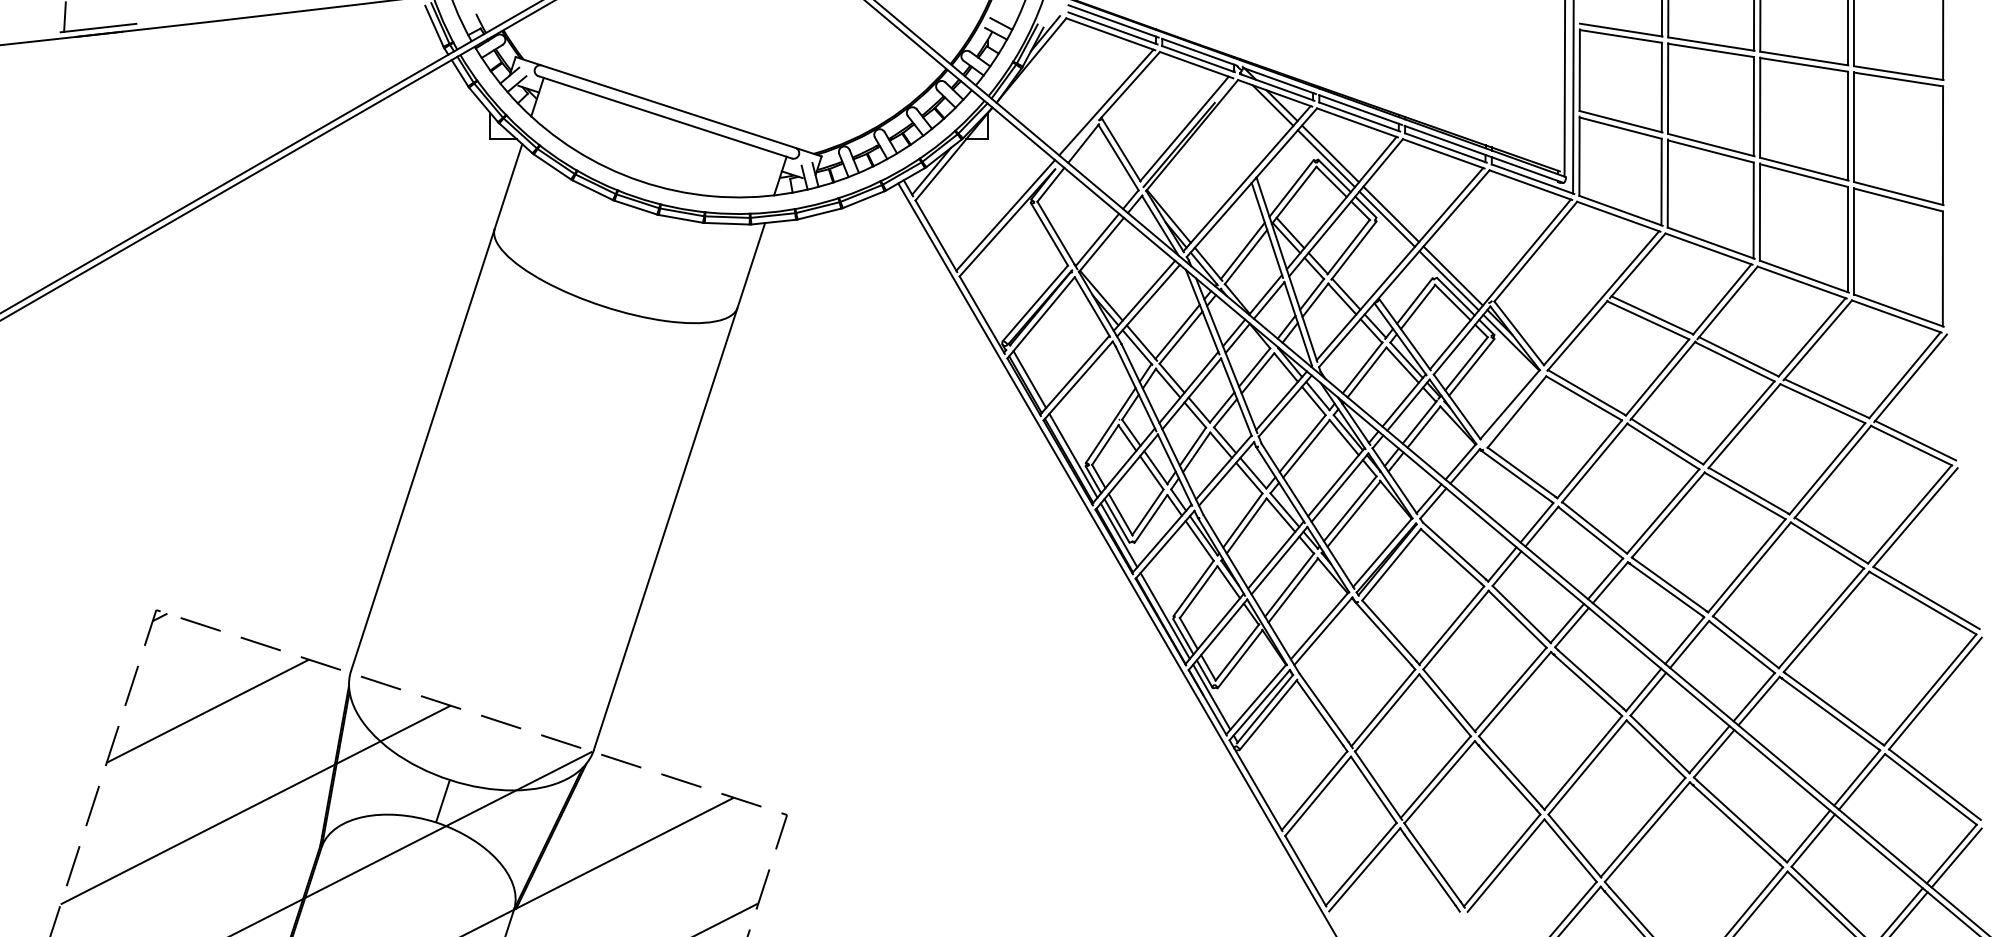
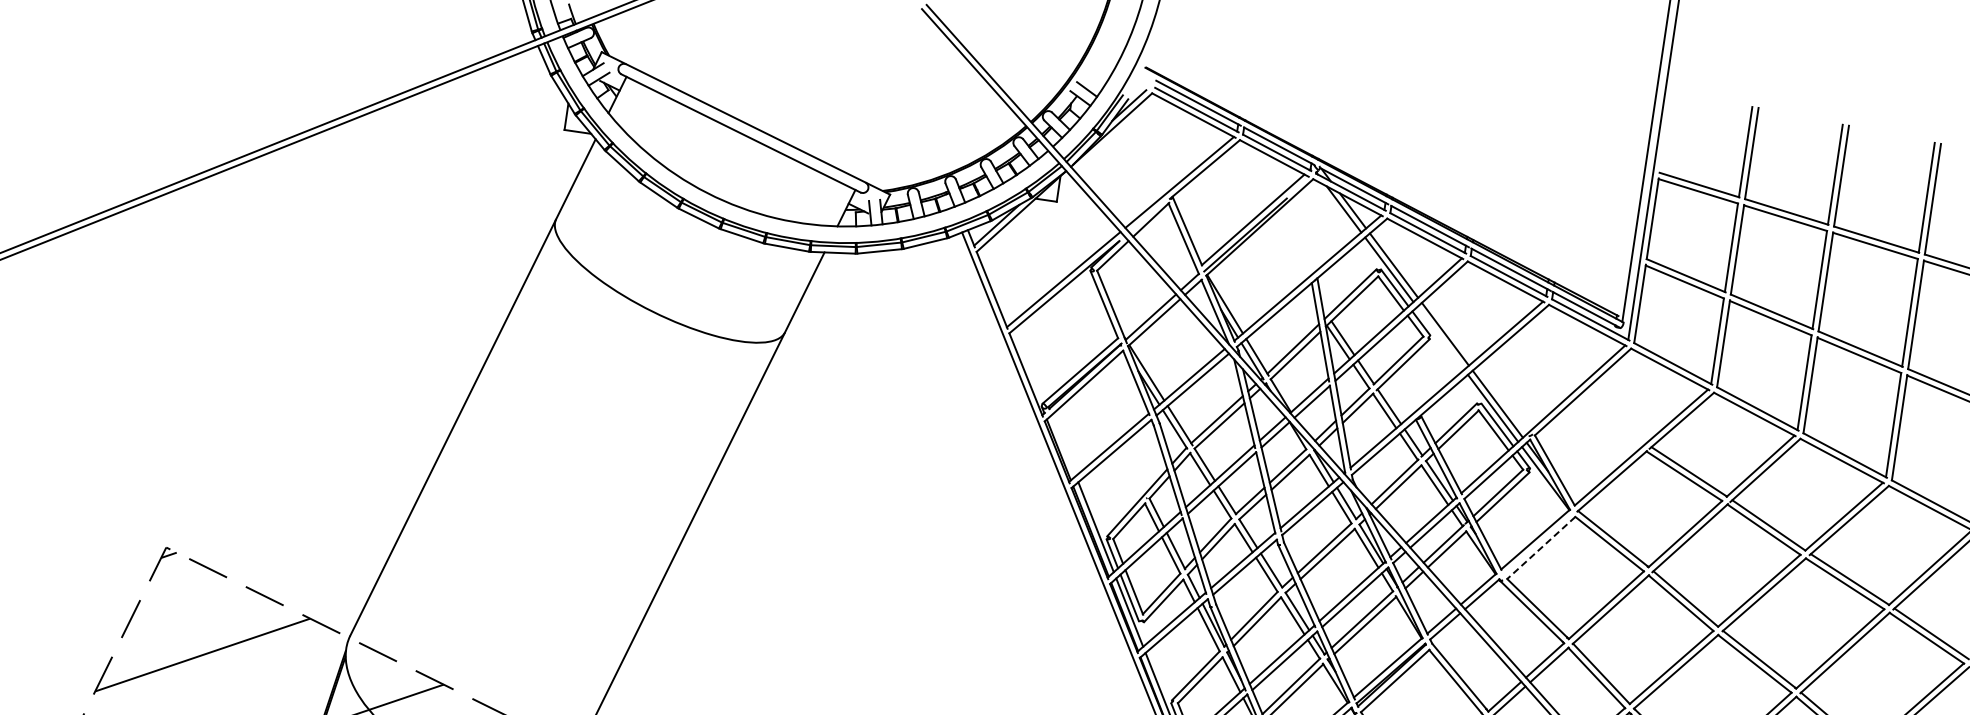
line: (1386, 218) -> (1440, 337), removed
line: (1029, 379) -> (1063, 445), removed
line: (1516, 412) -> (1540, 548), solid -> dashed

